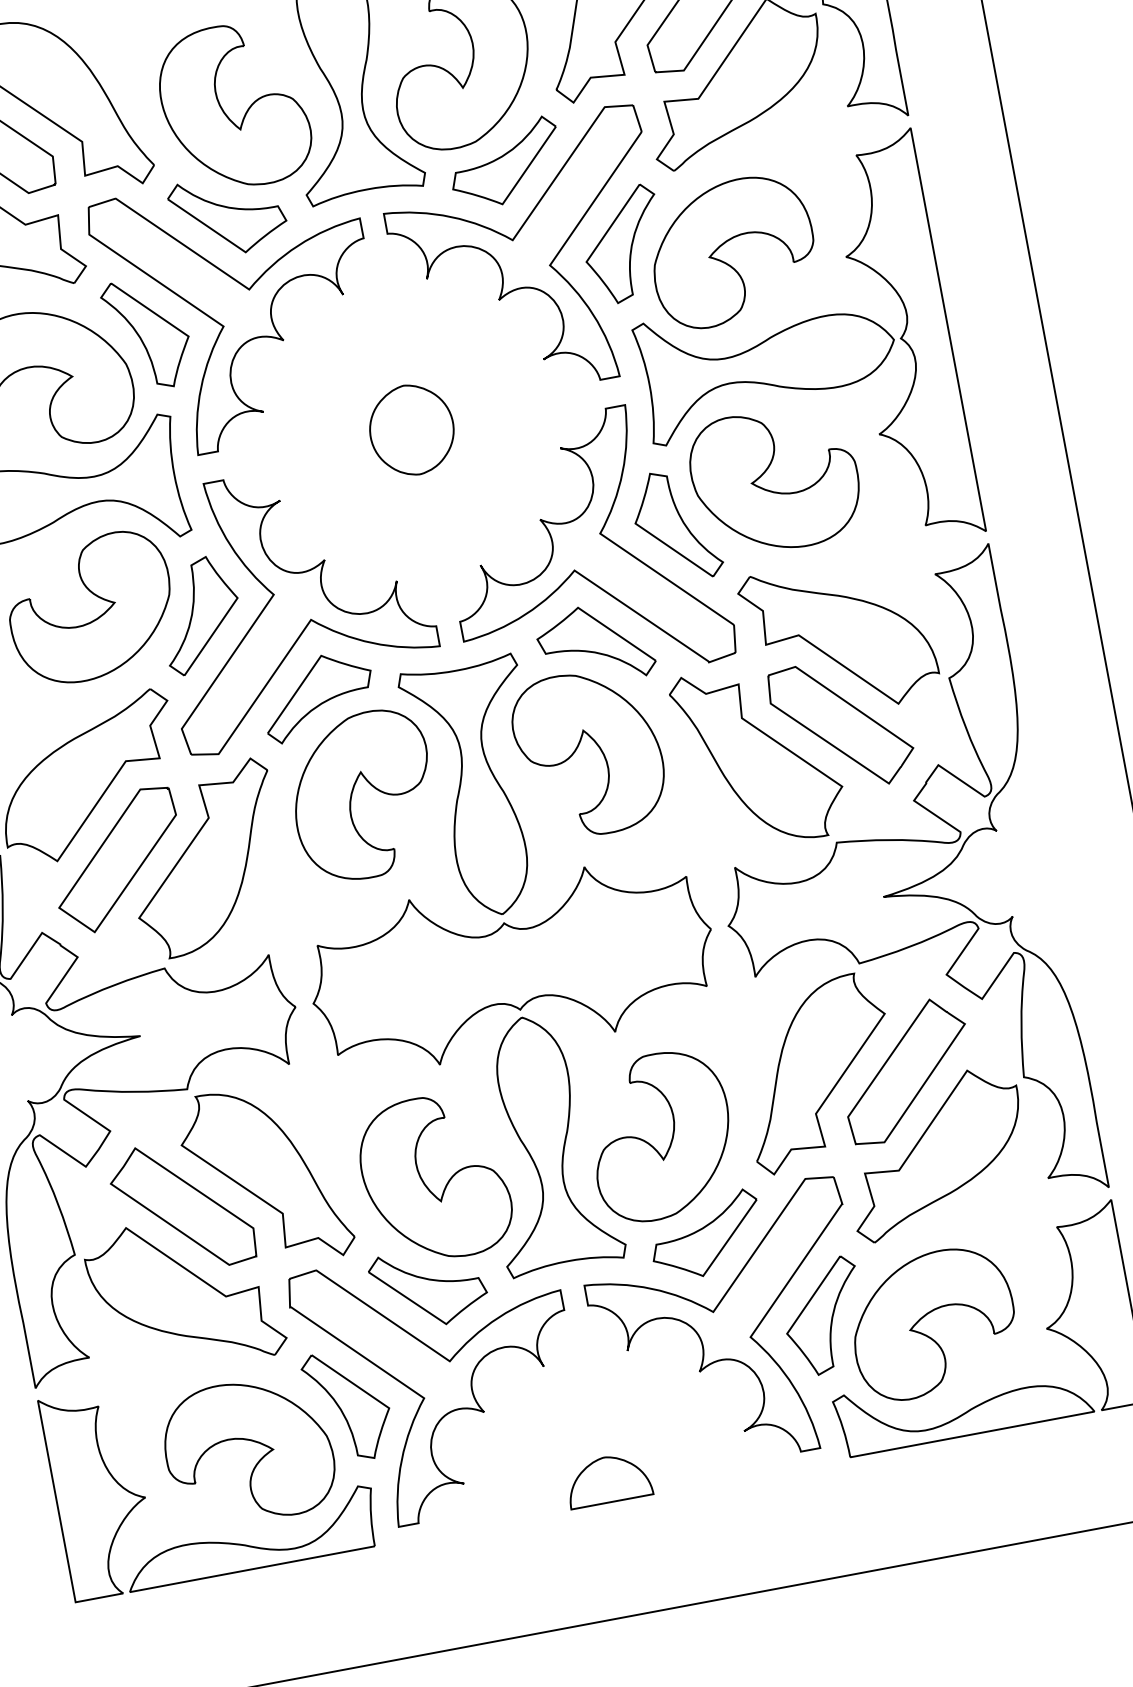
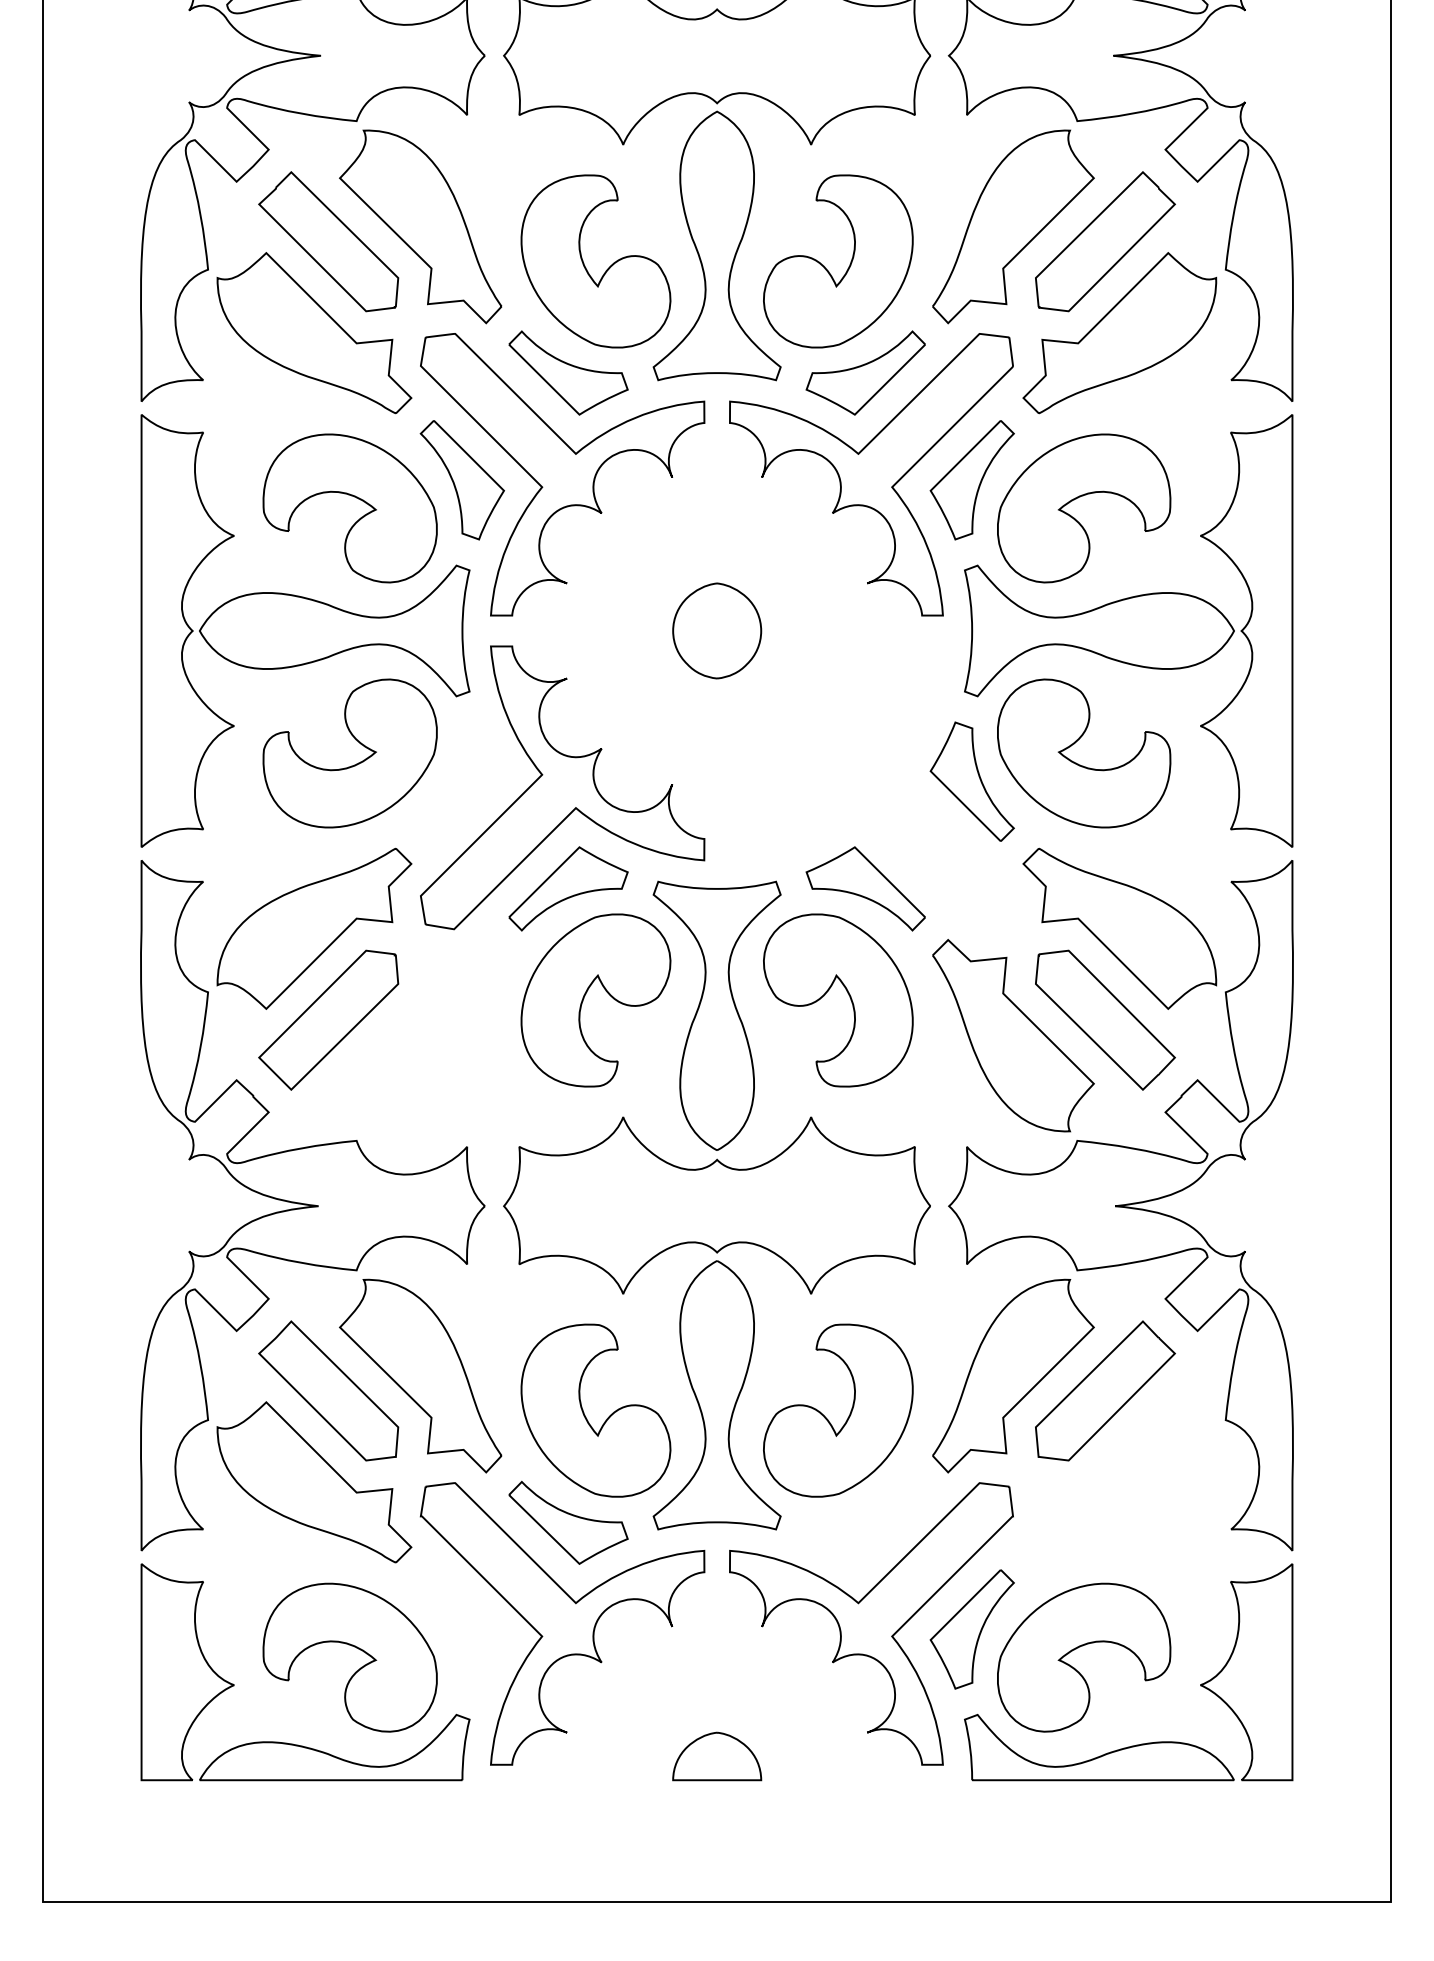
part: (583, 549) -> (871, 787), removed
part: (199, 615) -> (461, 781), removed
part: (205, 859) -> (420, 1035), removed
part: (935, 1153) -> (1119, 1482), removed
part: (705, 1235) -> (865, 1522), removed
part: (347, 1405) -> (461, 1629), removed

